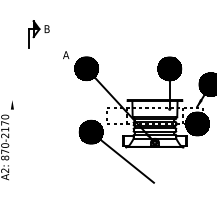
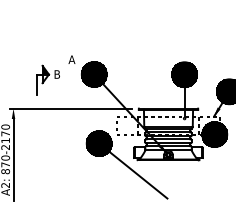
part: (38, 33) -> (47, 79), moved
line: (64, 99) -> (70, 108), added
line: (12, 146) -> (13, 159), added

